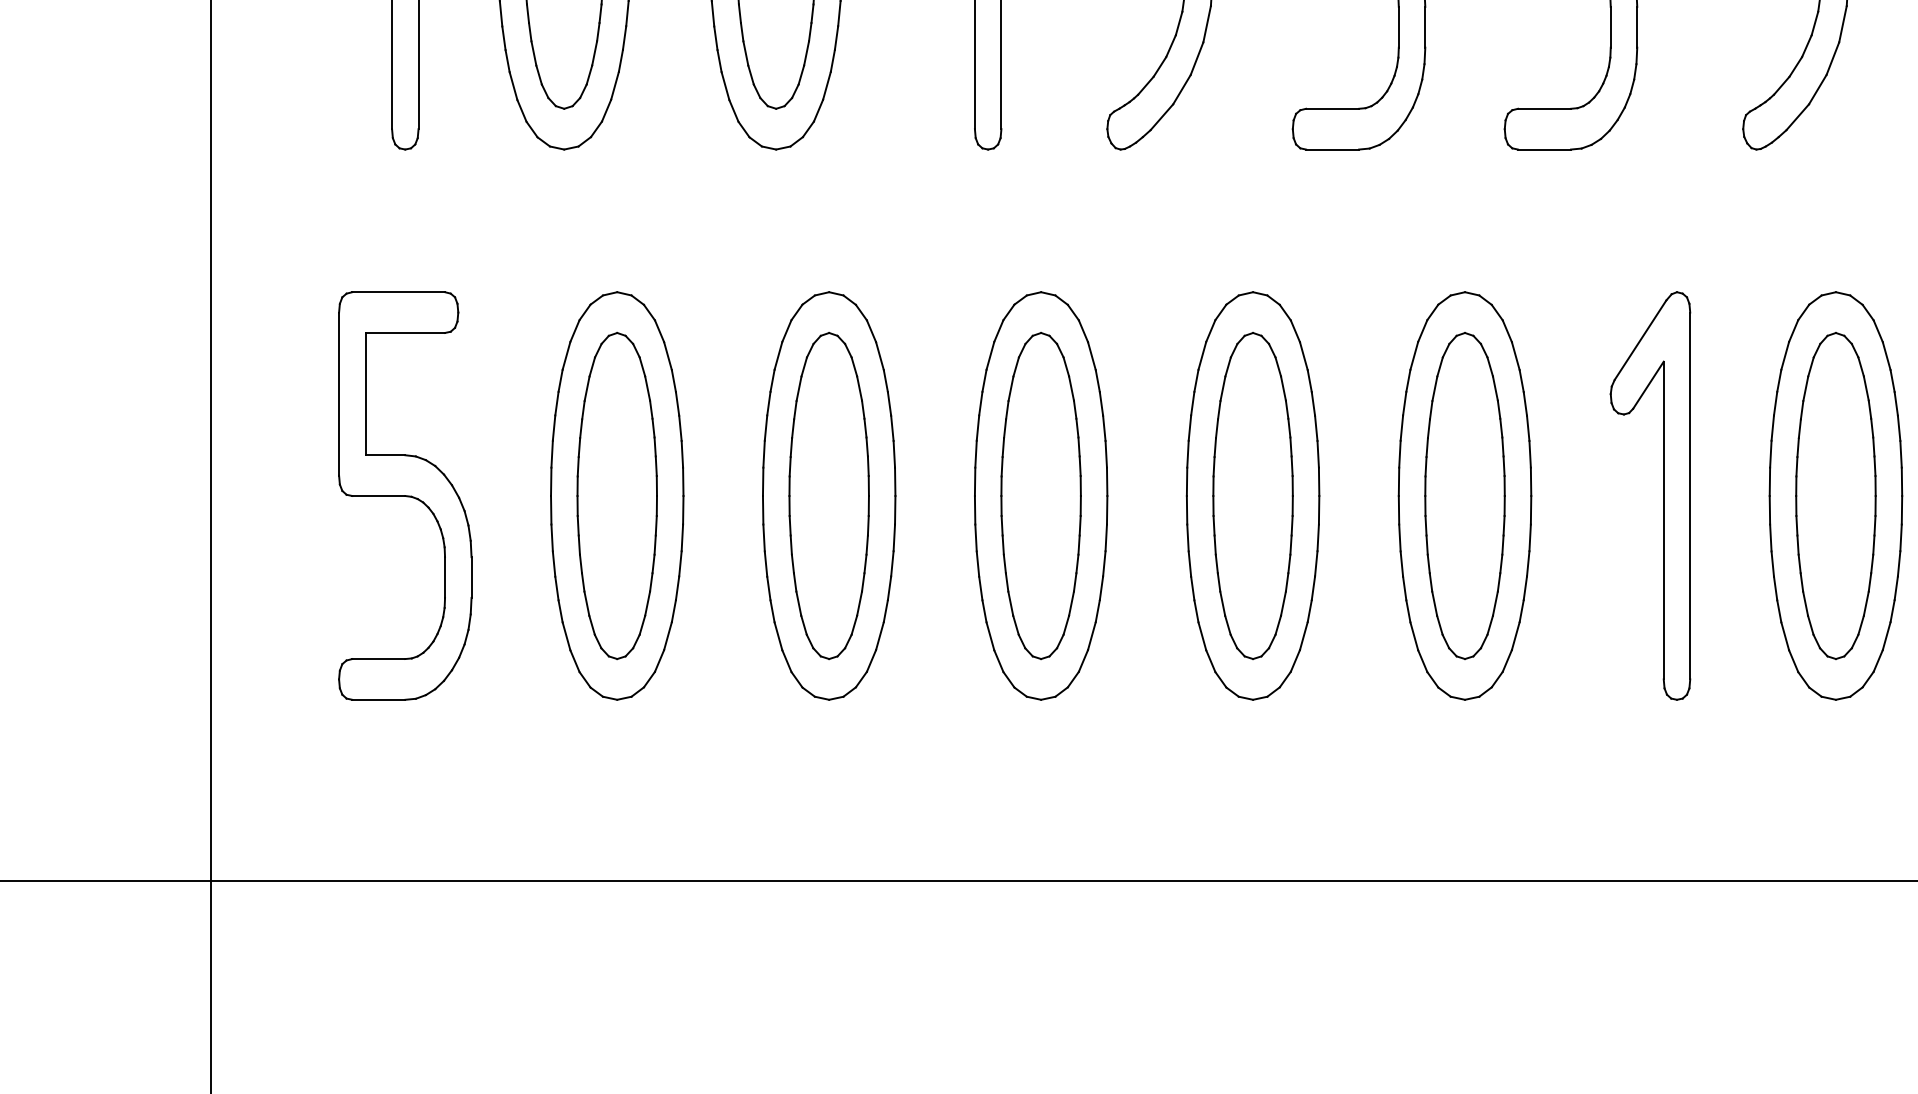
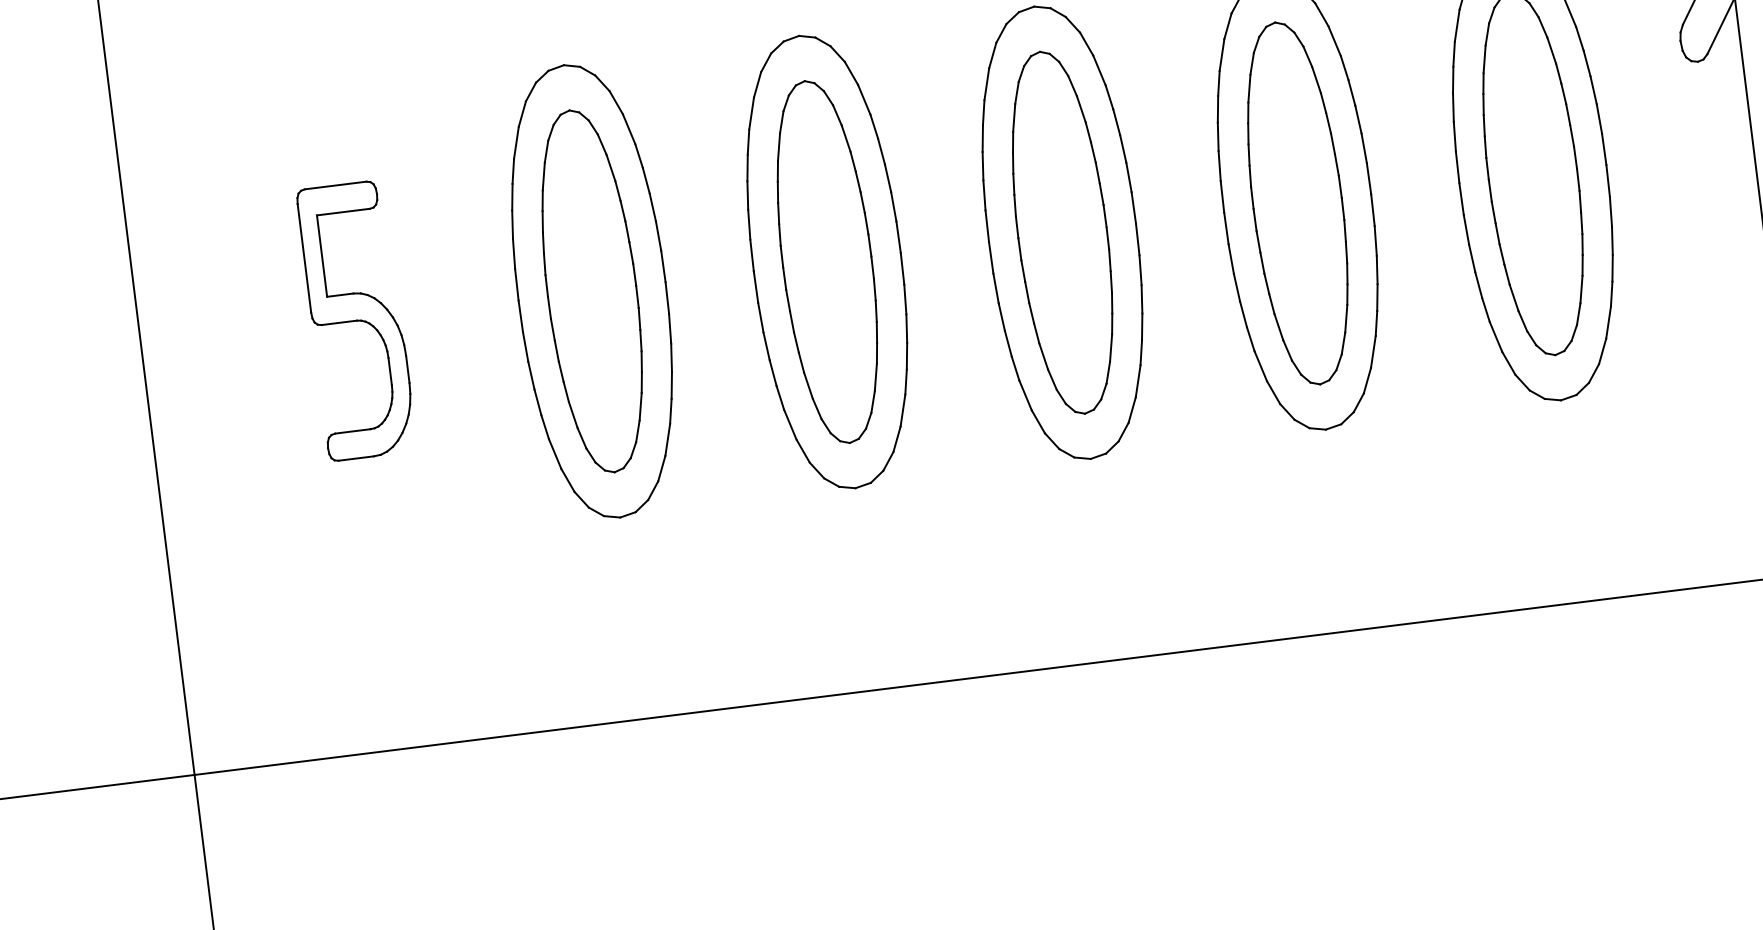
part: (405, 495) -> (357, 320), size x0.6

